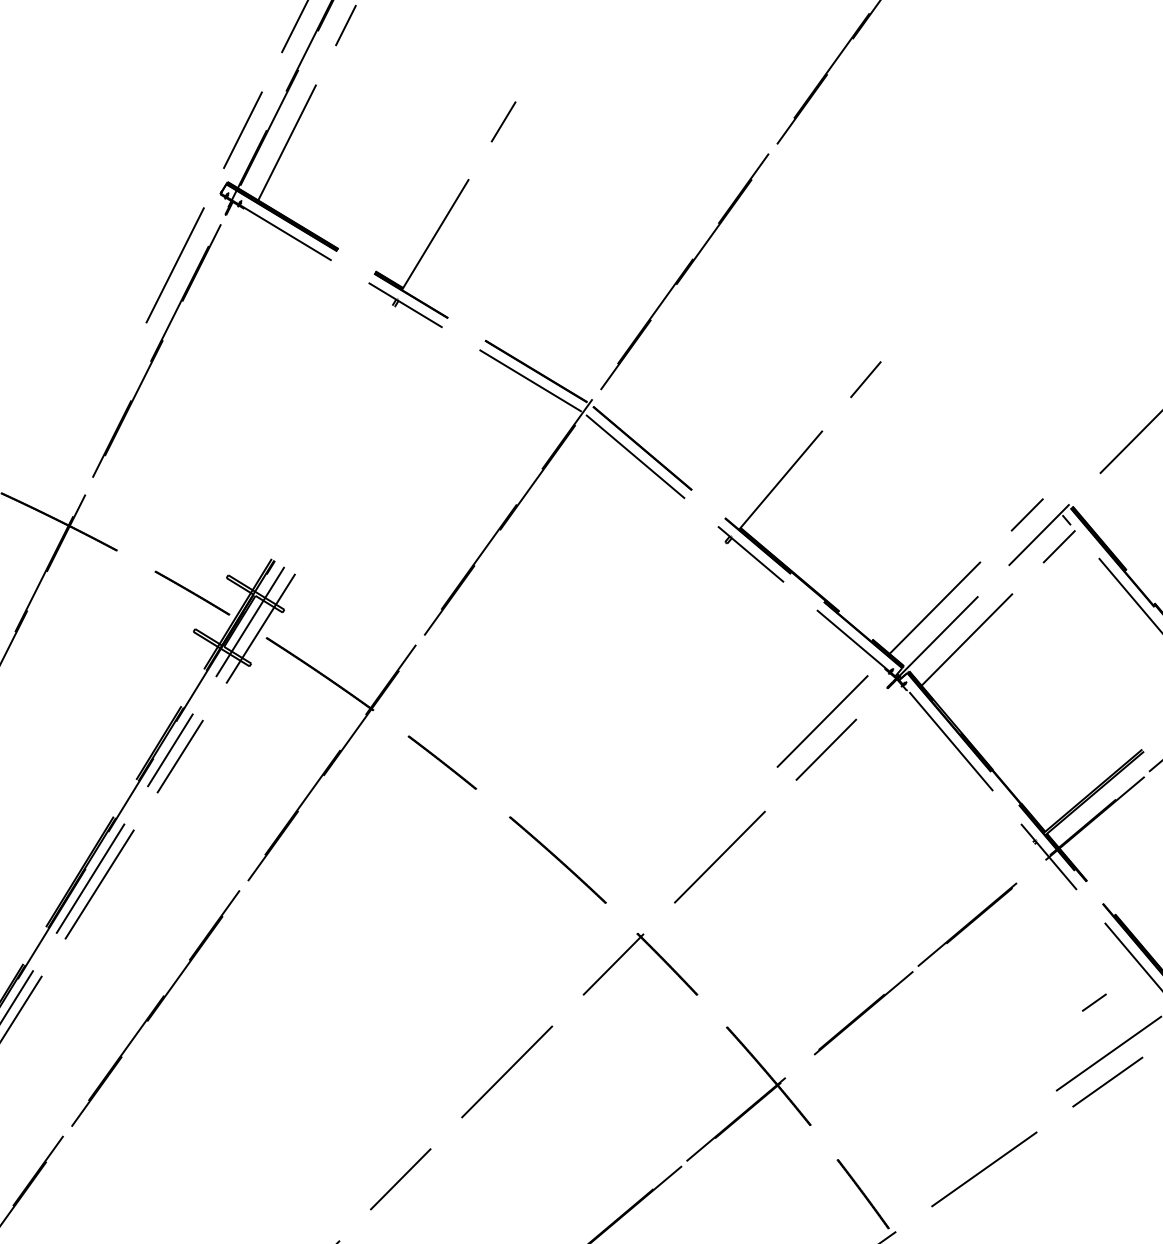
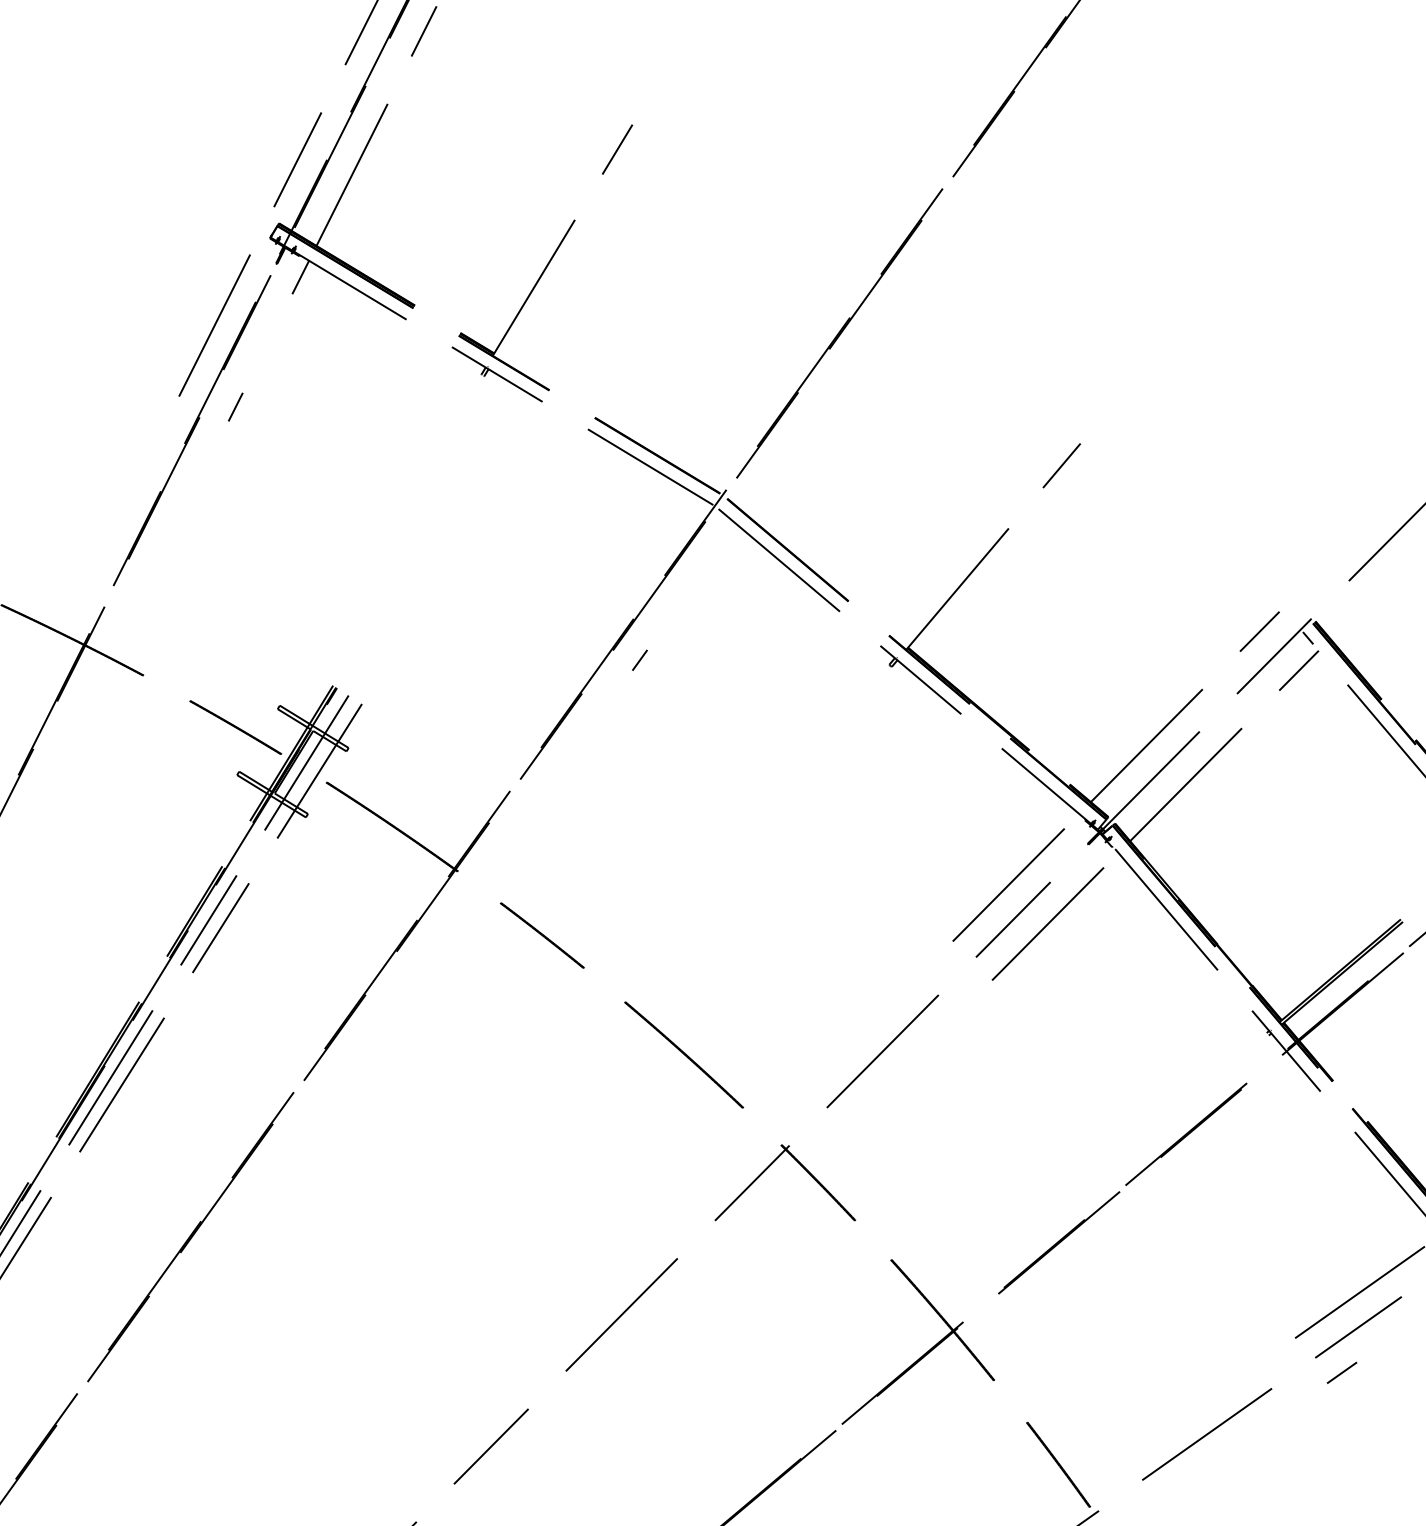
line: (245, 226) -> (300, 277), added
line: (192, 331) -> (235, 406), added
line: (521, 537) -> (639, 659), added
line: (860, 747) -> (1055, 916), added
line: (1093, 1002) -> (1341, 1372), moved

